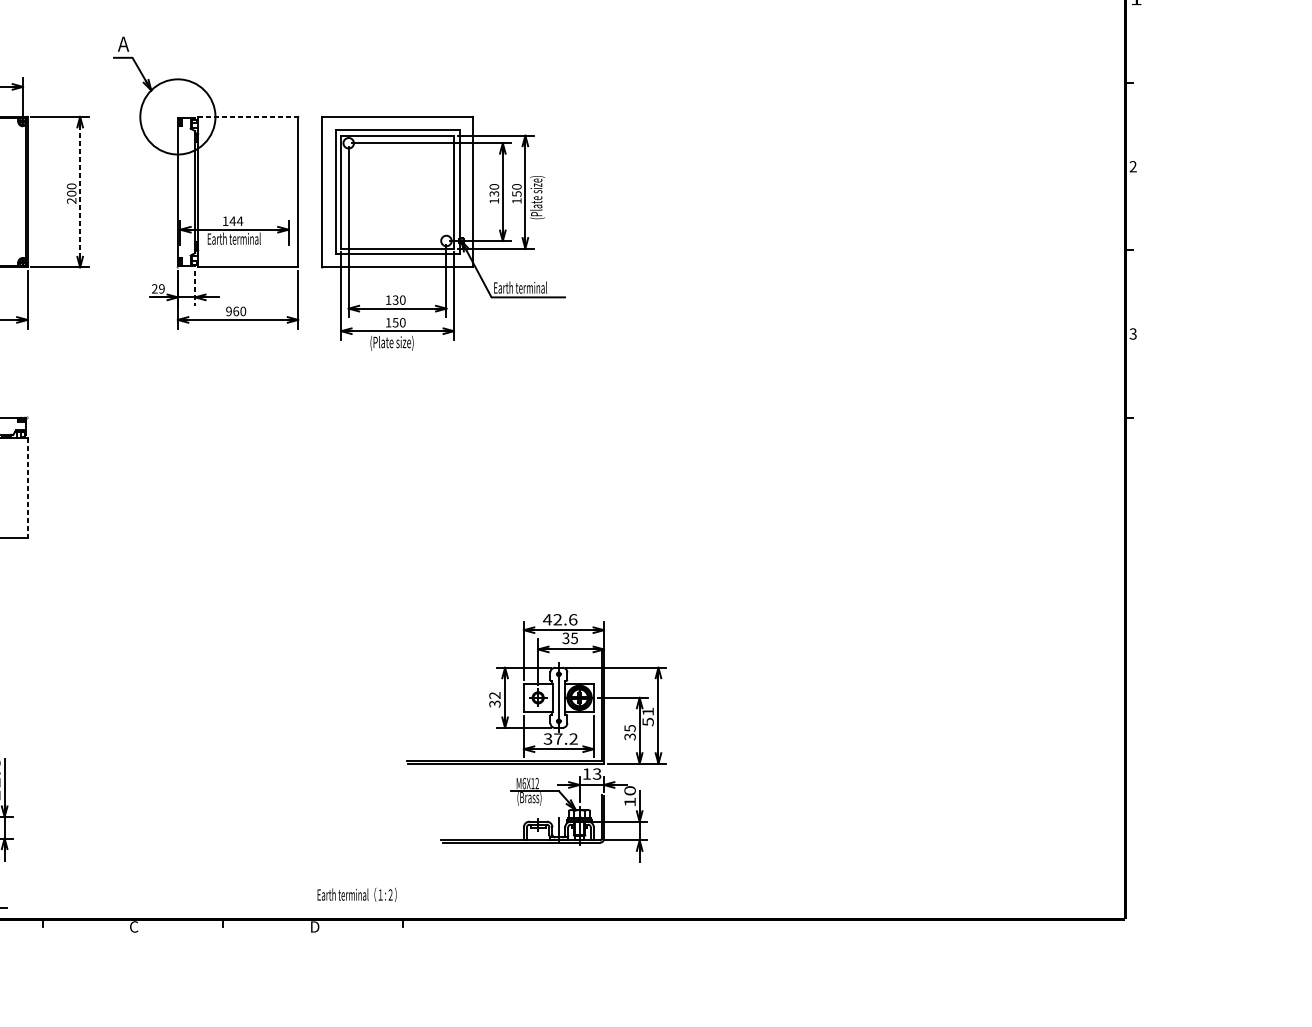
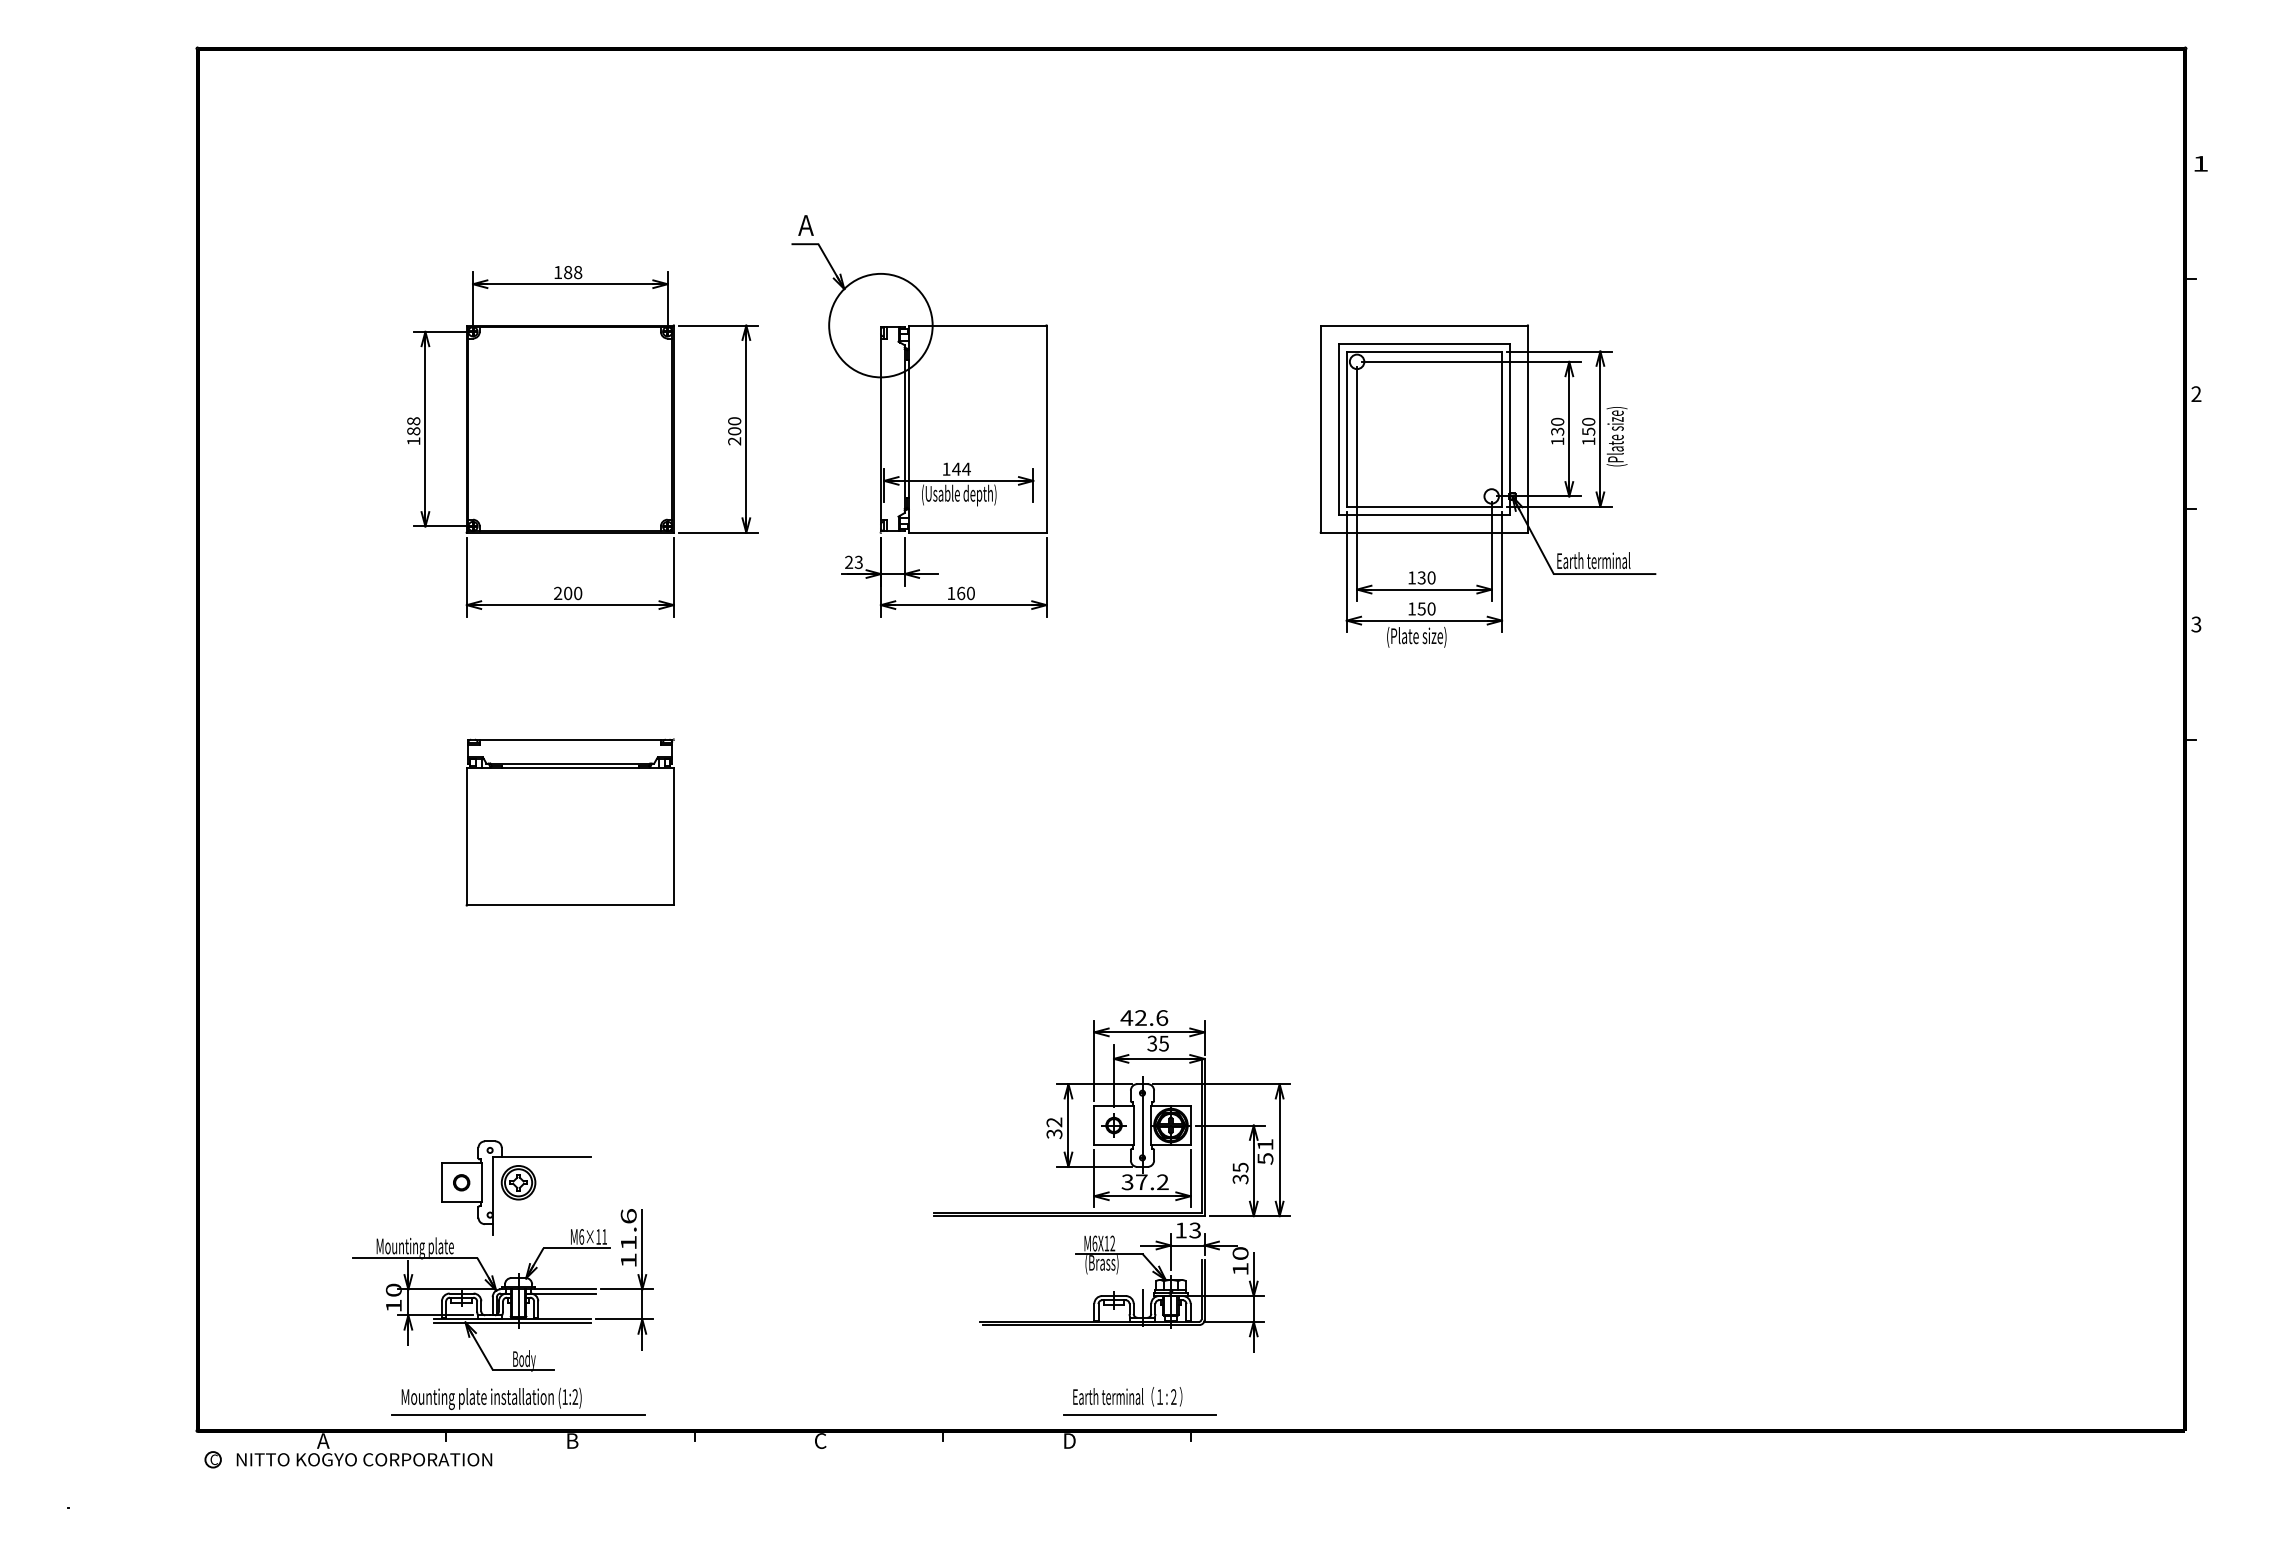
line: (248, 116) -> (977, 325), dashed -> solid
line: (80, 192) -> (746, 429), dashed -> solid
part: (443, 233) -> (1487, 485), moved
text: (234, 240) -> (959, 495), Earth terminal -> (Usable depth)
text: (161, 288) -> (858, 562), 29 -> 23
line: (195, 288) -> (904, 562), dashed -> solid
text: (229, 311) -> (951, 593), 960 -> 160
line: (27, 487) -> (673, 836), dashed -> solid
part: (534, 745) -> (1109, 1191), moved
line: (365, 907) -> (1139, 1414), added

